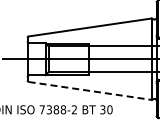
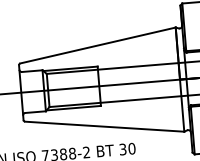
line: (90, 91) -> (105, 127), dashed -> solid

